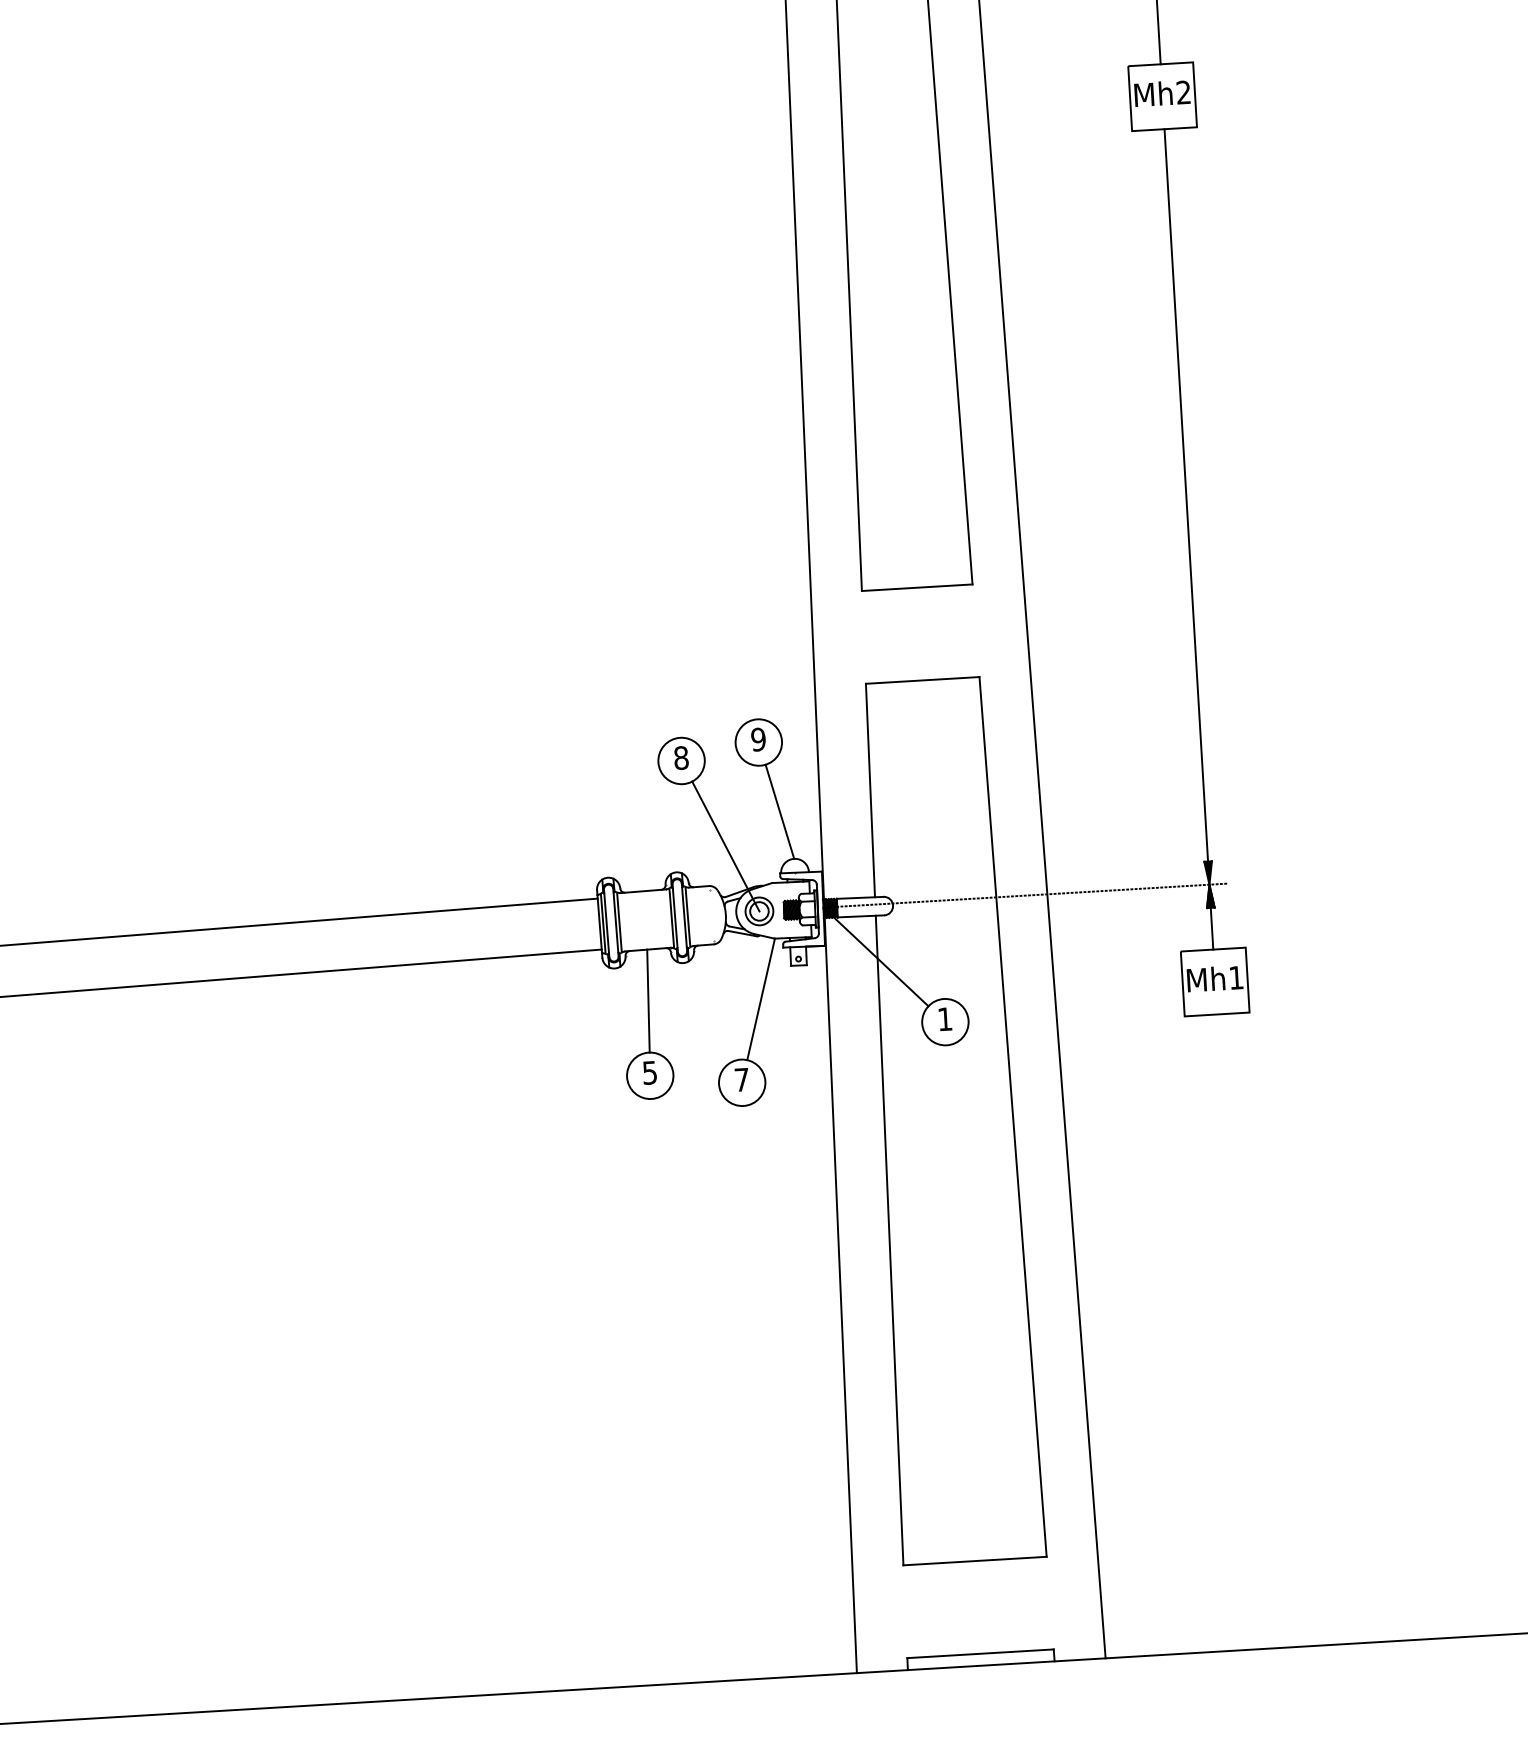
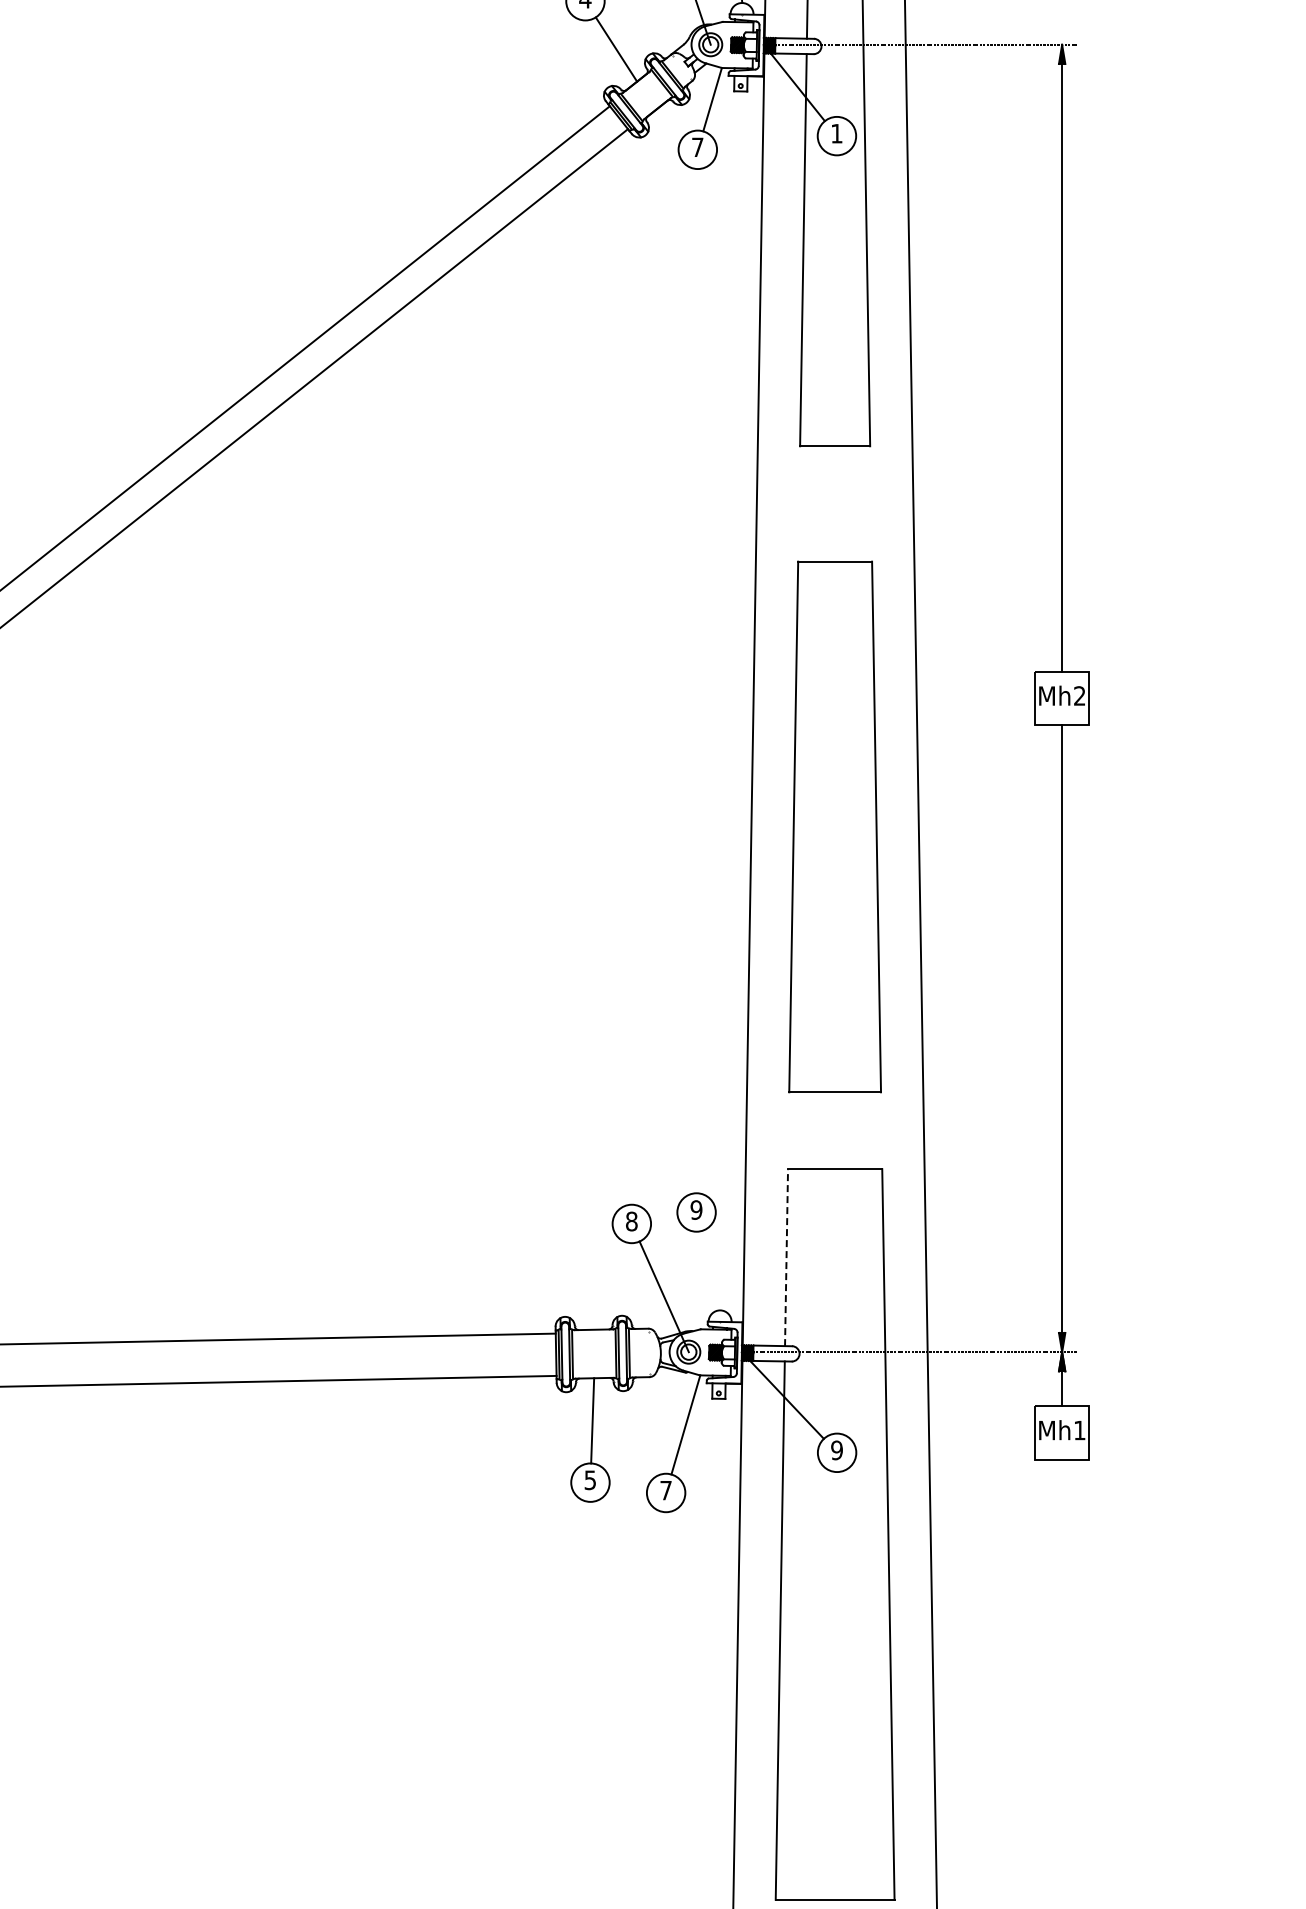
line: (870, 790) -> (786, 1257), solid -> dashed
line: (779, 811) -> (710, 1270), removed
text: (944, 1019) -> (836, 1450), 1 -> 9

